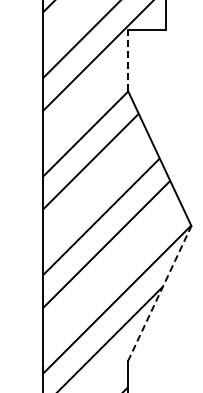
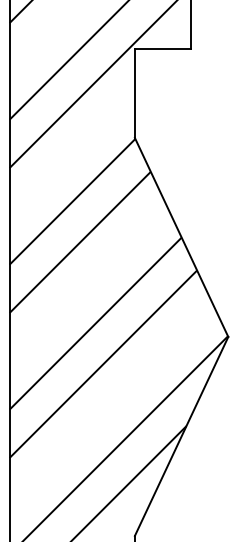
line: (127, 59) -> (134, 91), dashed -> solid
line: (159, 293) -> (181, 436), dashed -> solid

